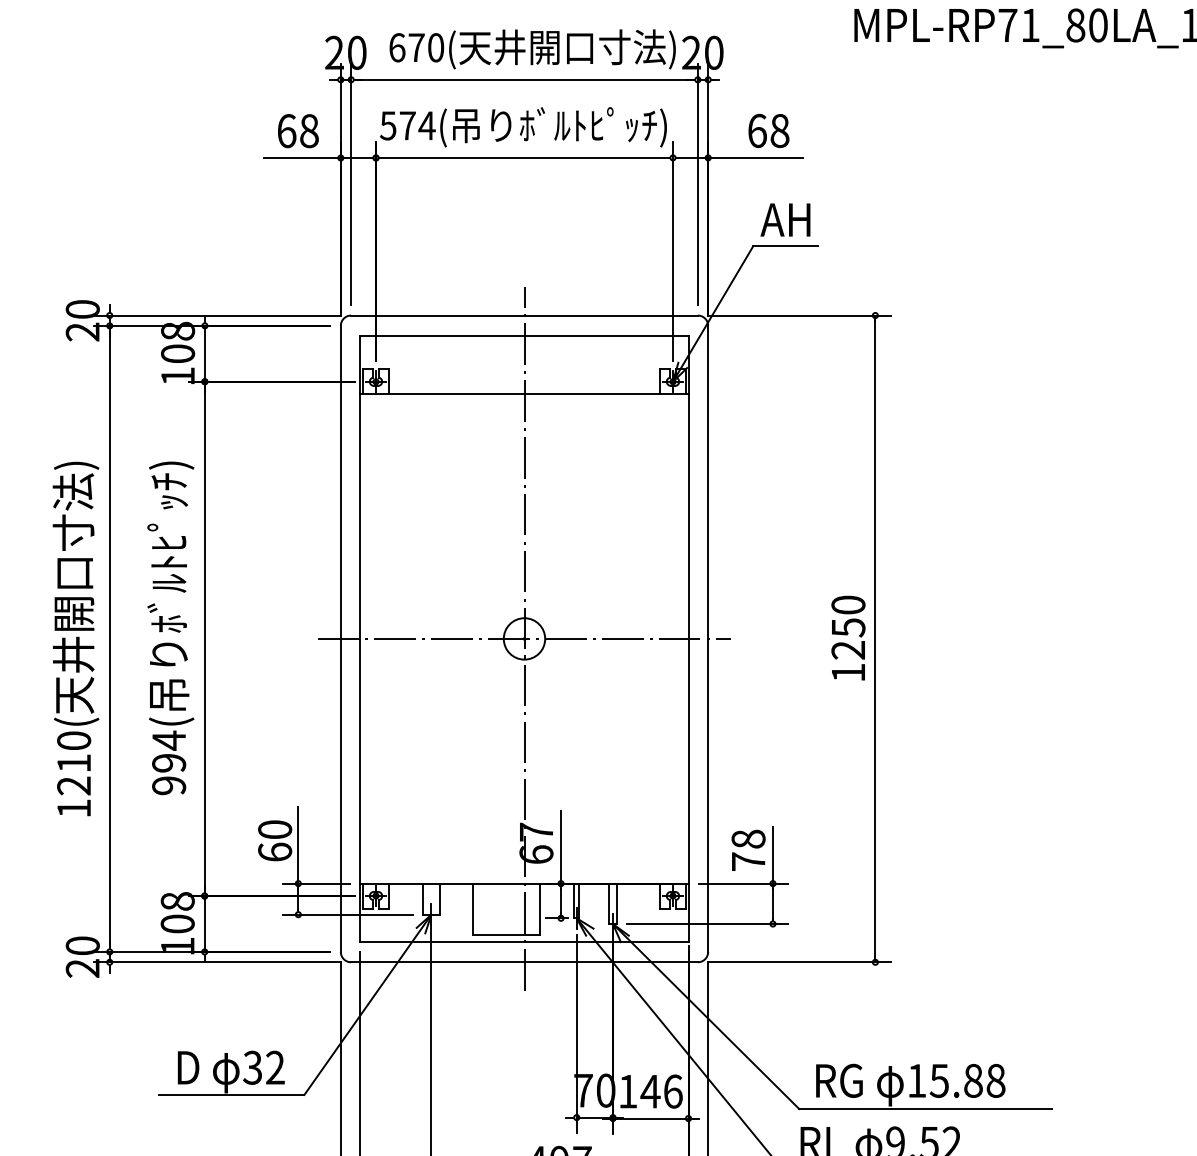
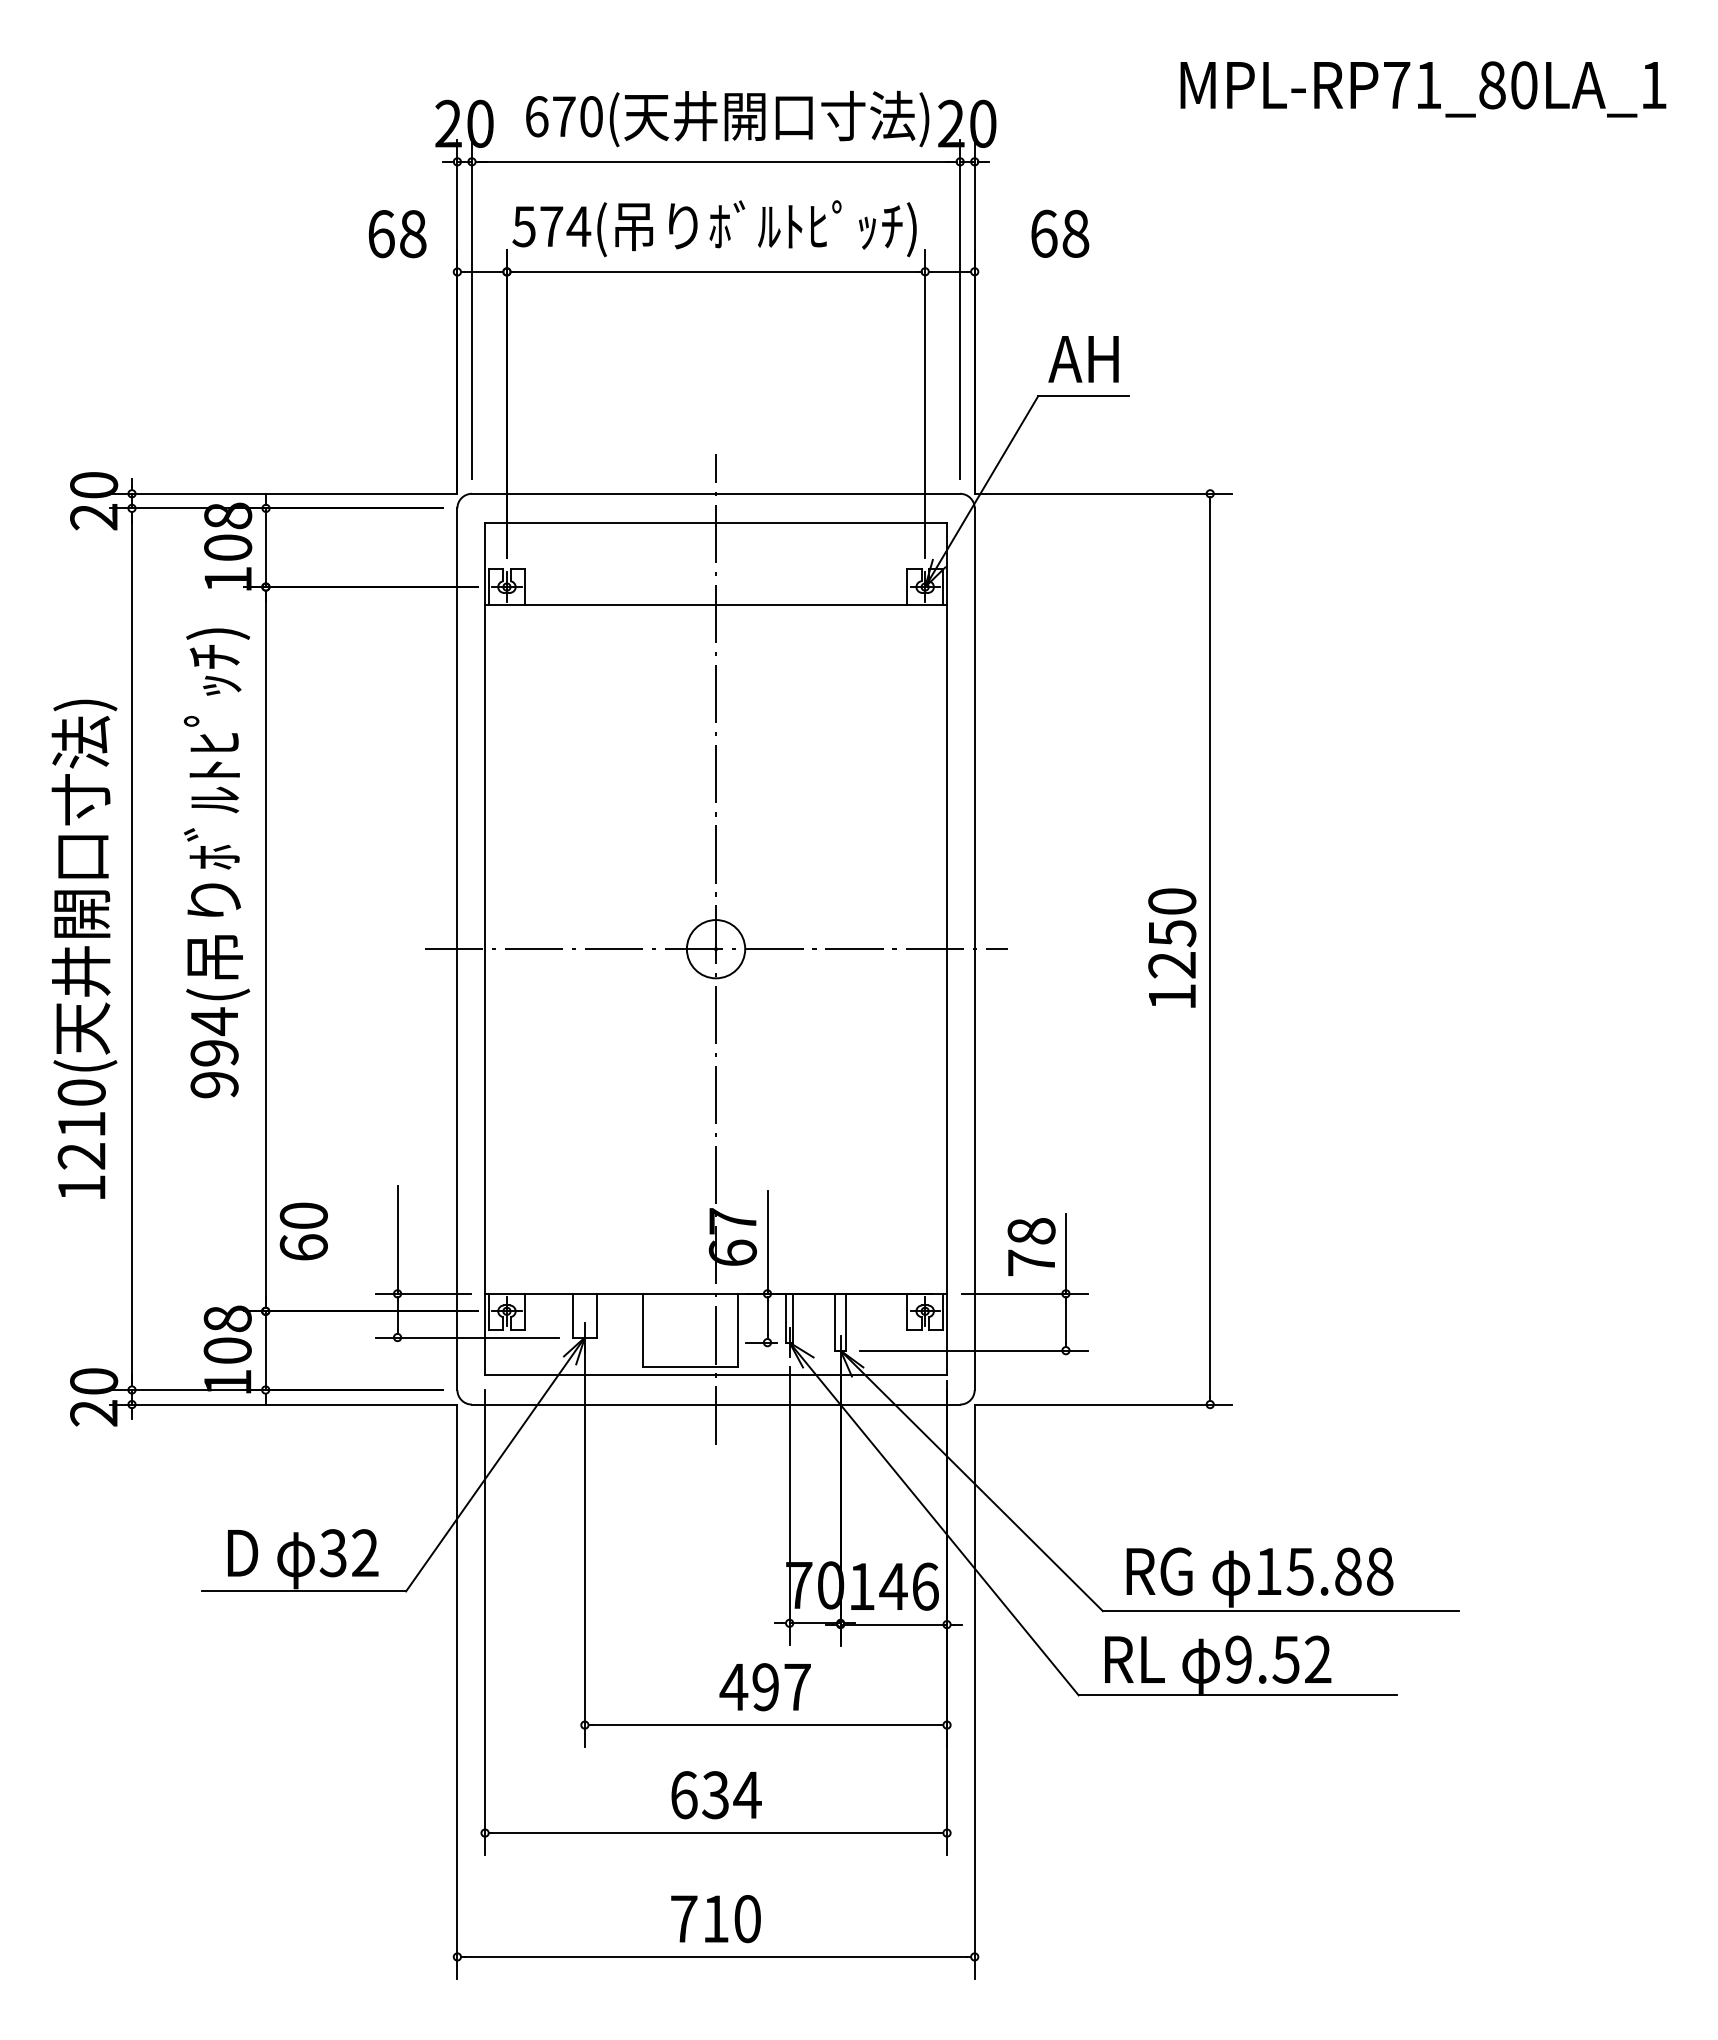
line: (755, 157) -> (1041, 271), removed
line: (301, 158) -> (402, 272), removed
text: (170, 628) -> (216, 863), moved
text: (274, 840) -> (303, 1231), moved

